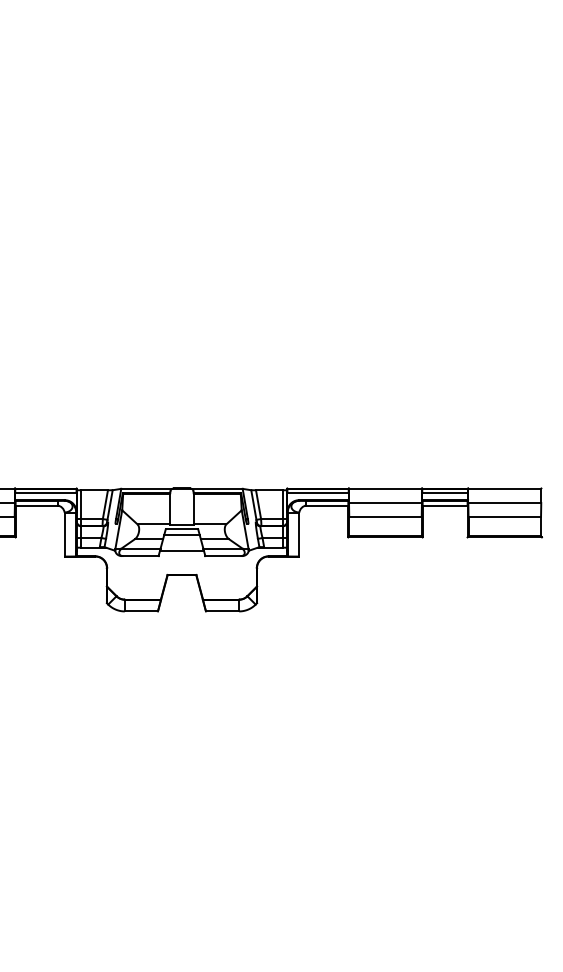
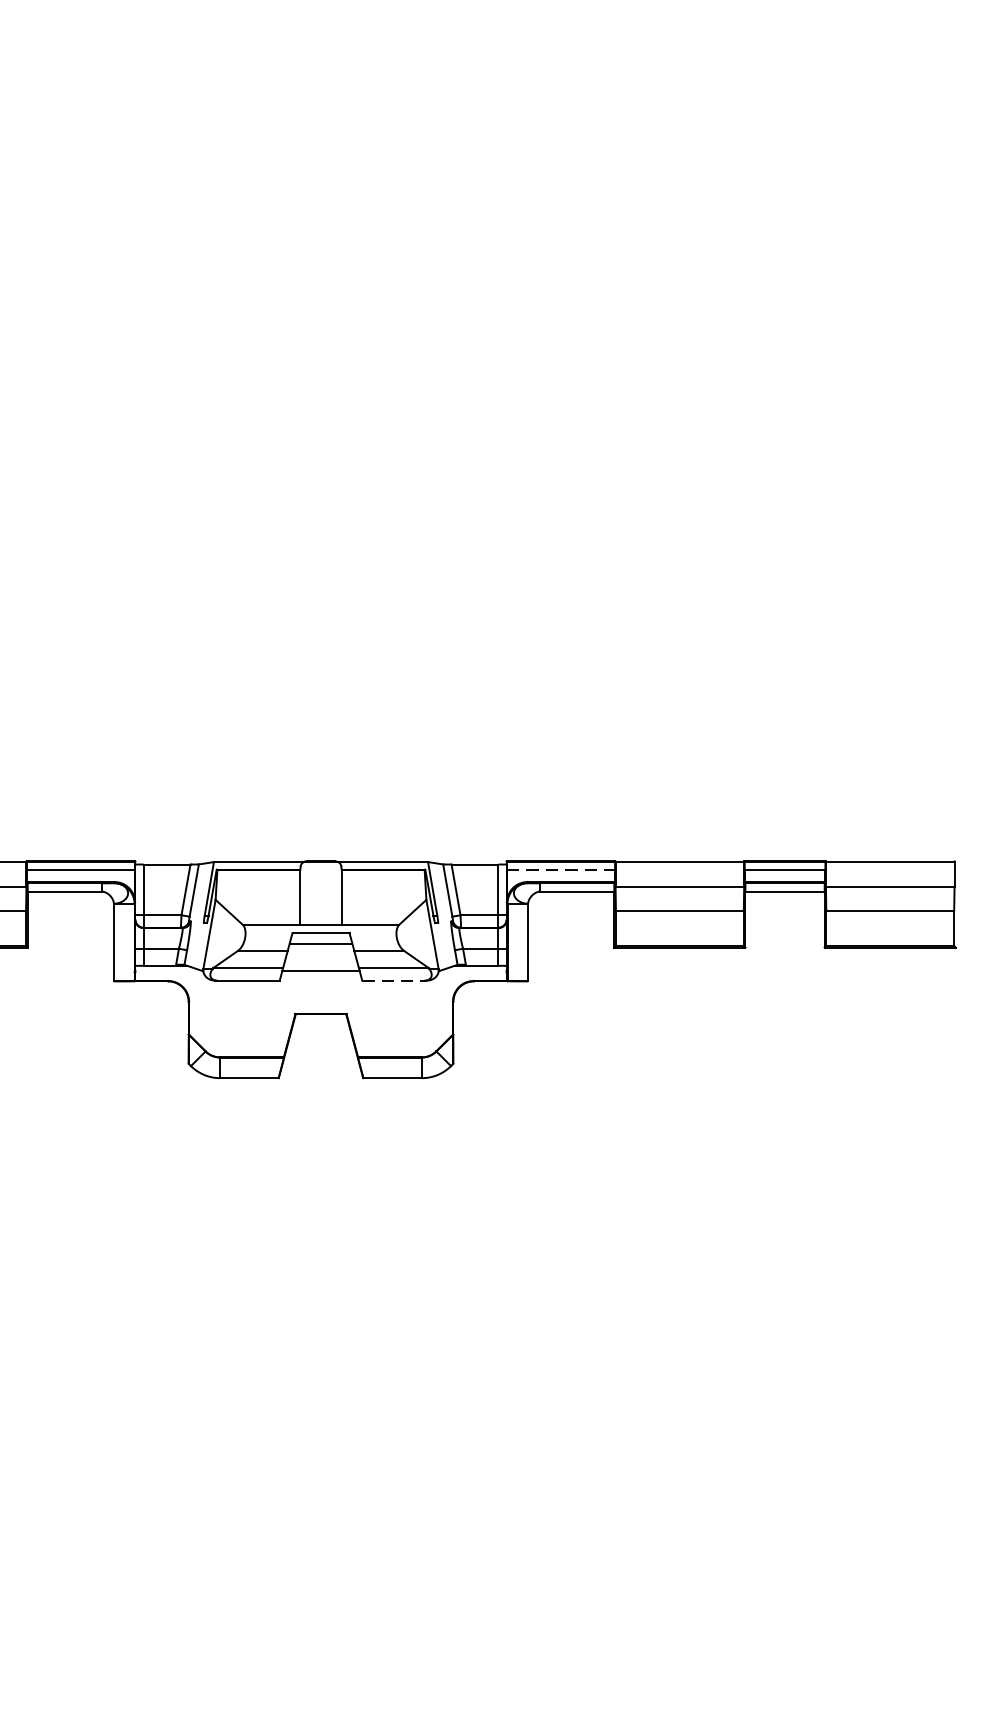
line: (318, 493) -> (561, 870), solid -> dashed
line: (224, 556) -> (395, 981), solid -> dashed

